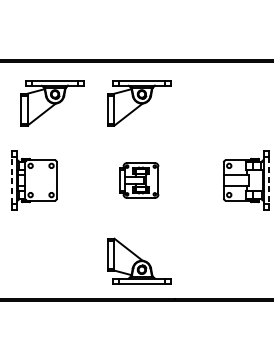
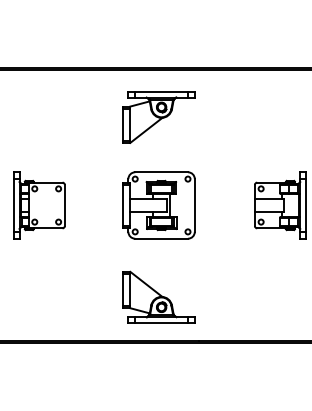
part: (52, 103) -> (59, 117), removed
line: (11, 180) -> (13, 205), dashed -> solid
part: (139, 180) -> (158, 205), size x1.67
line: (269, 181) -> (306, 206), dashed -> solid

